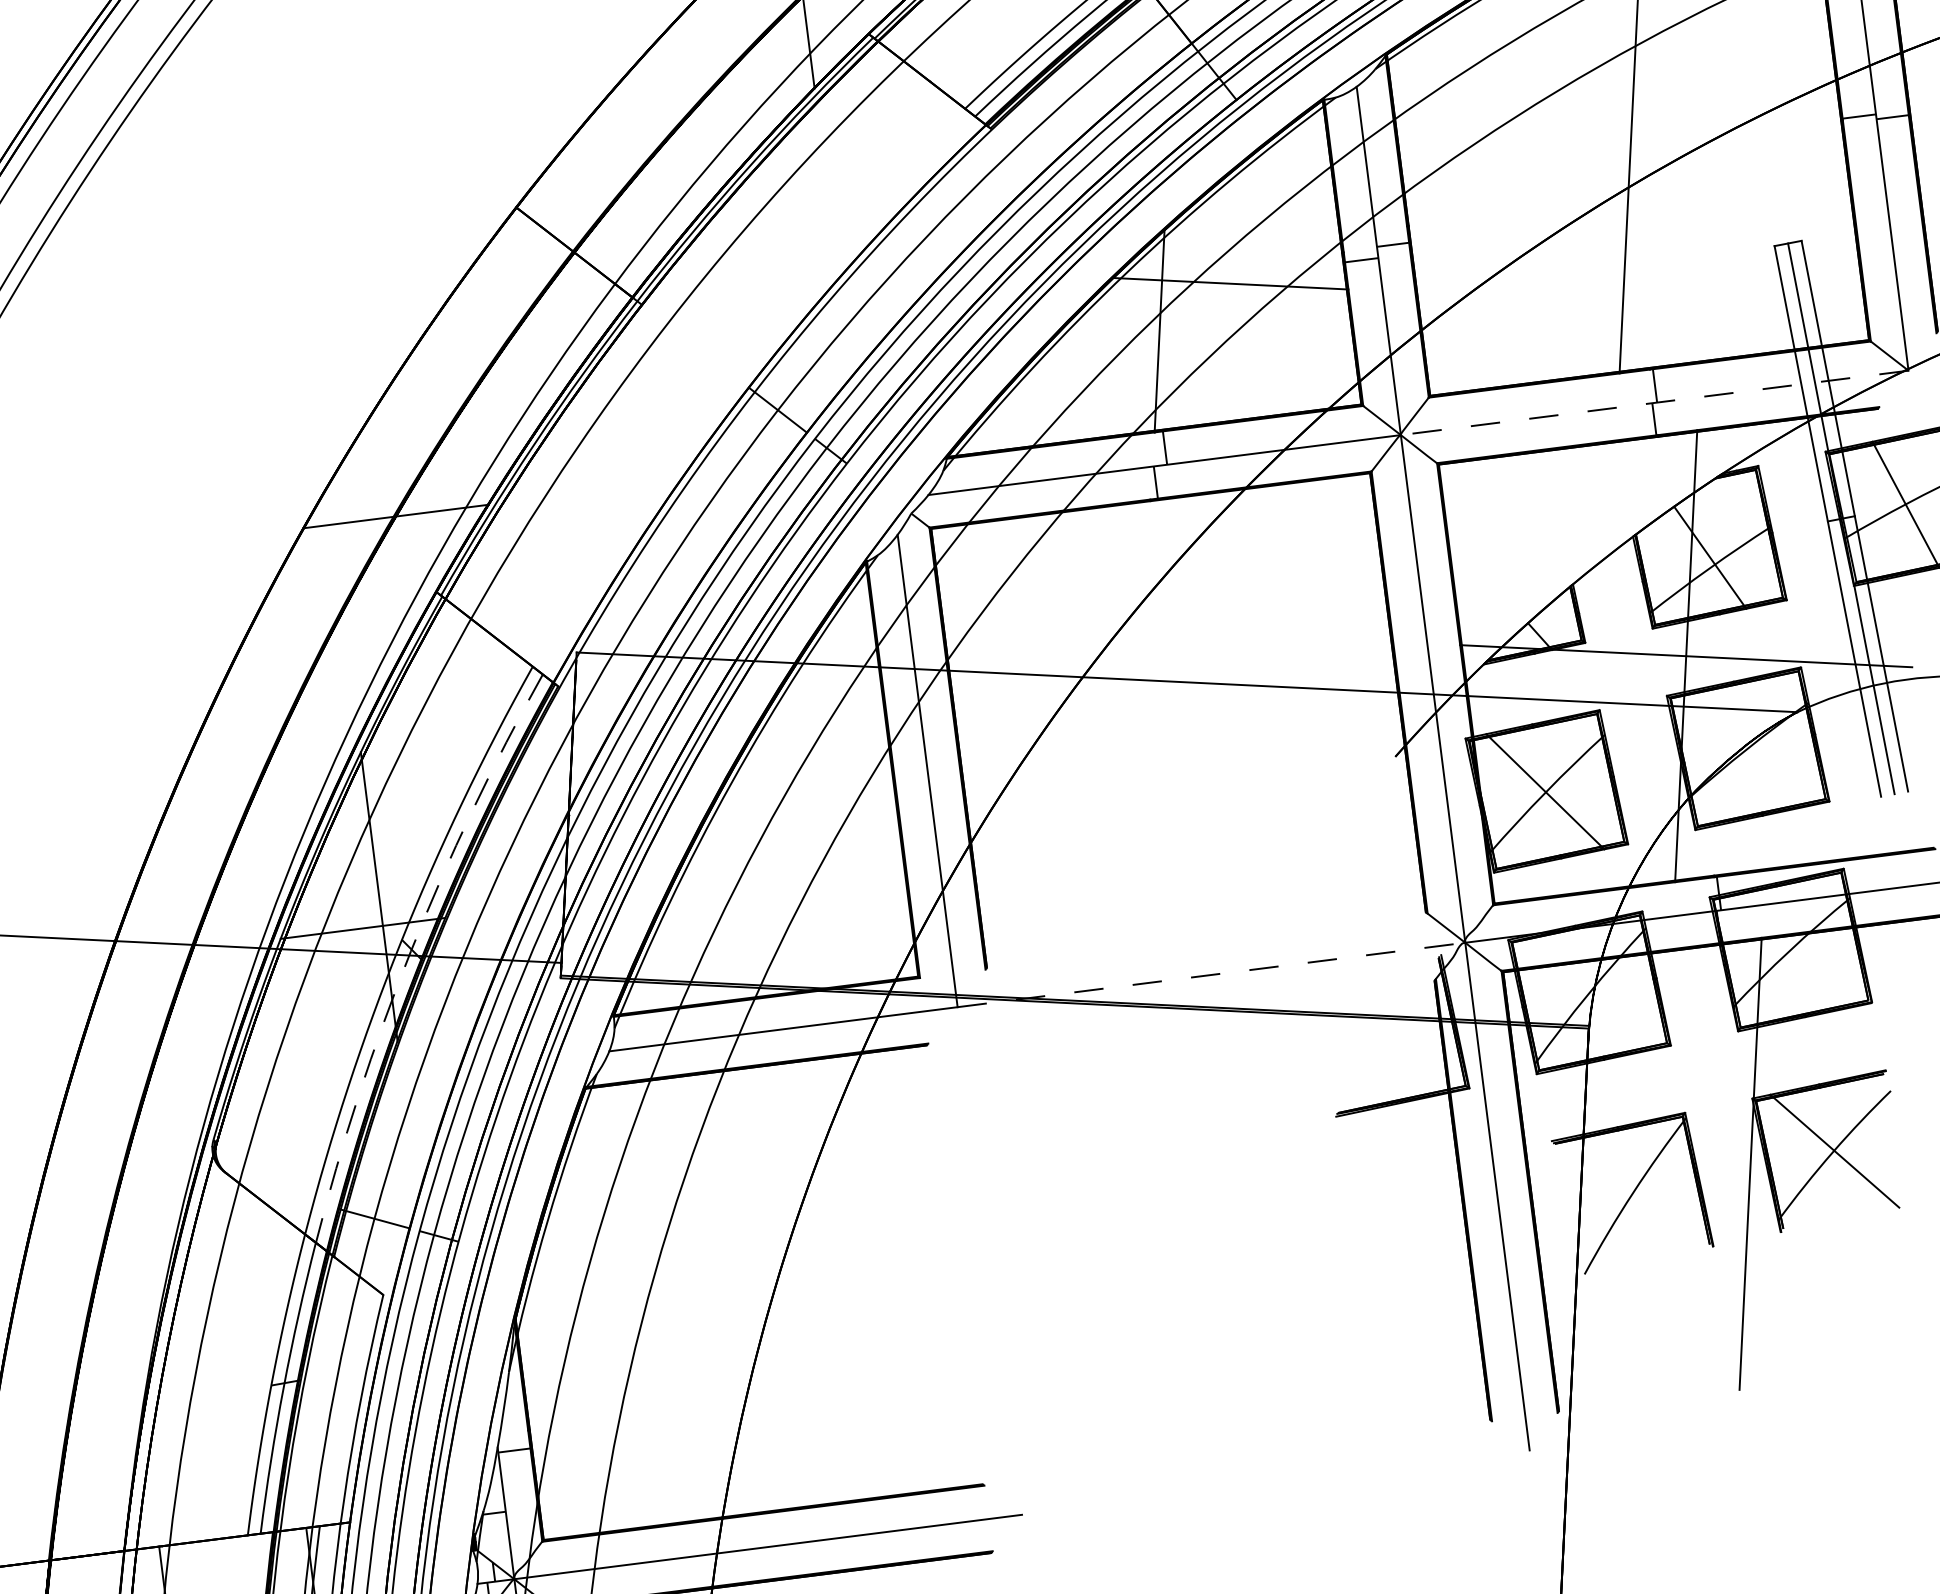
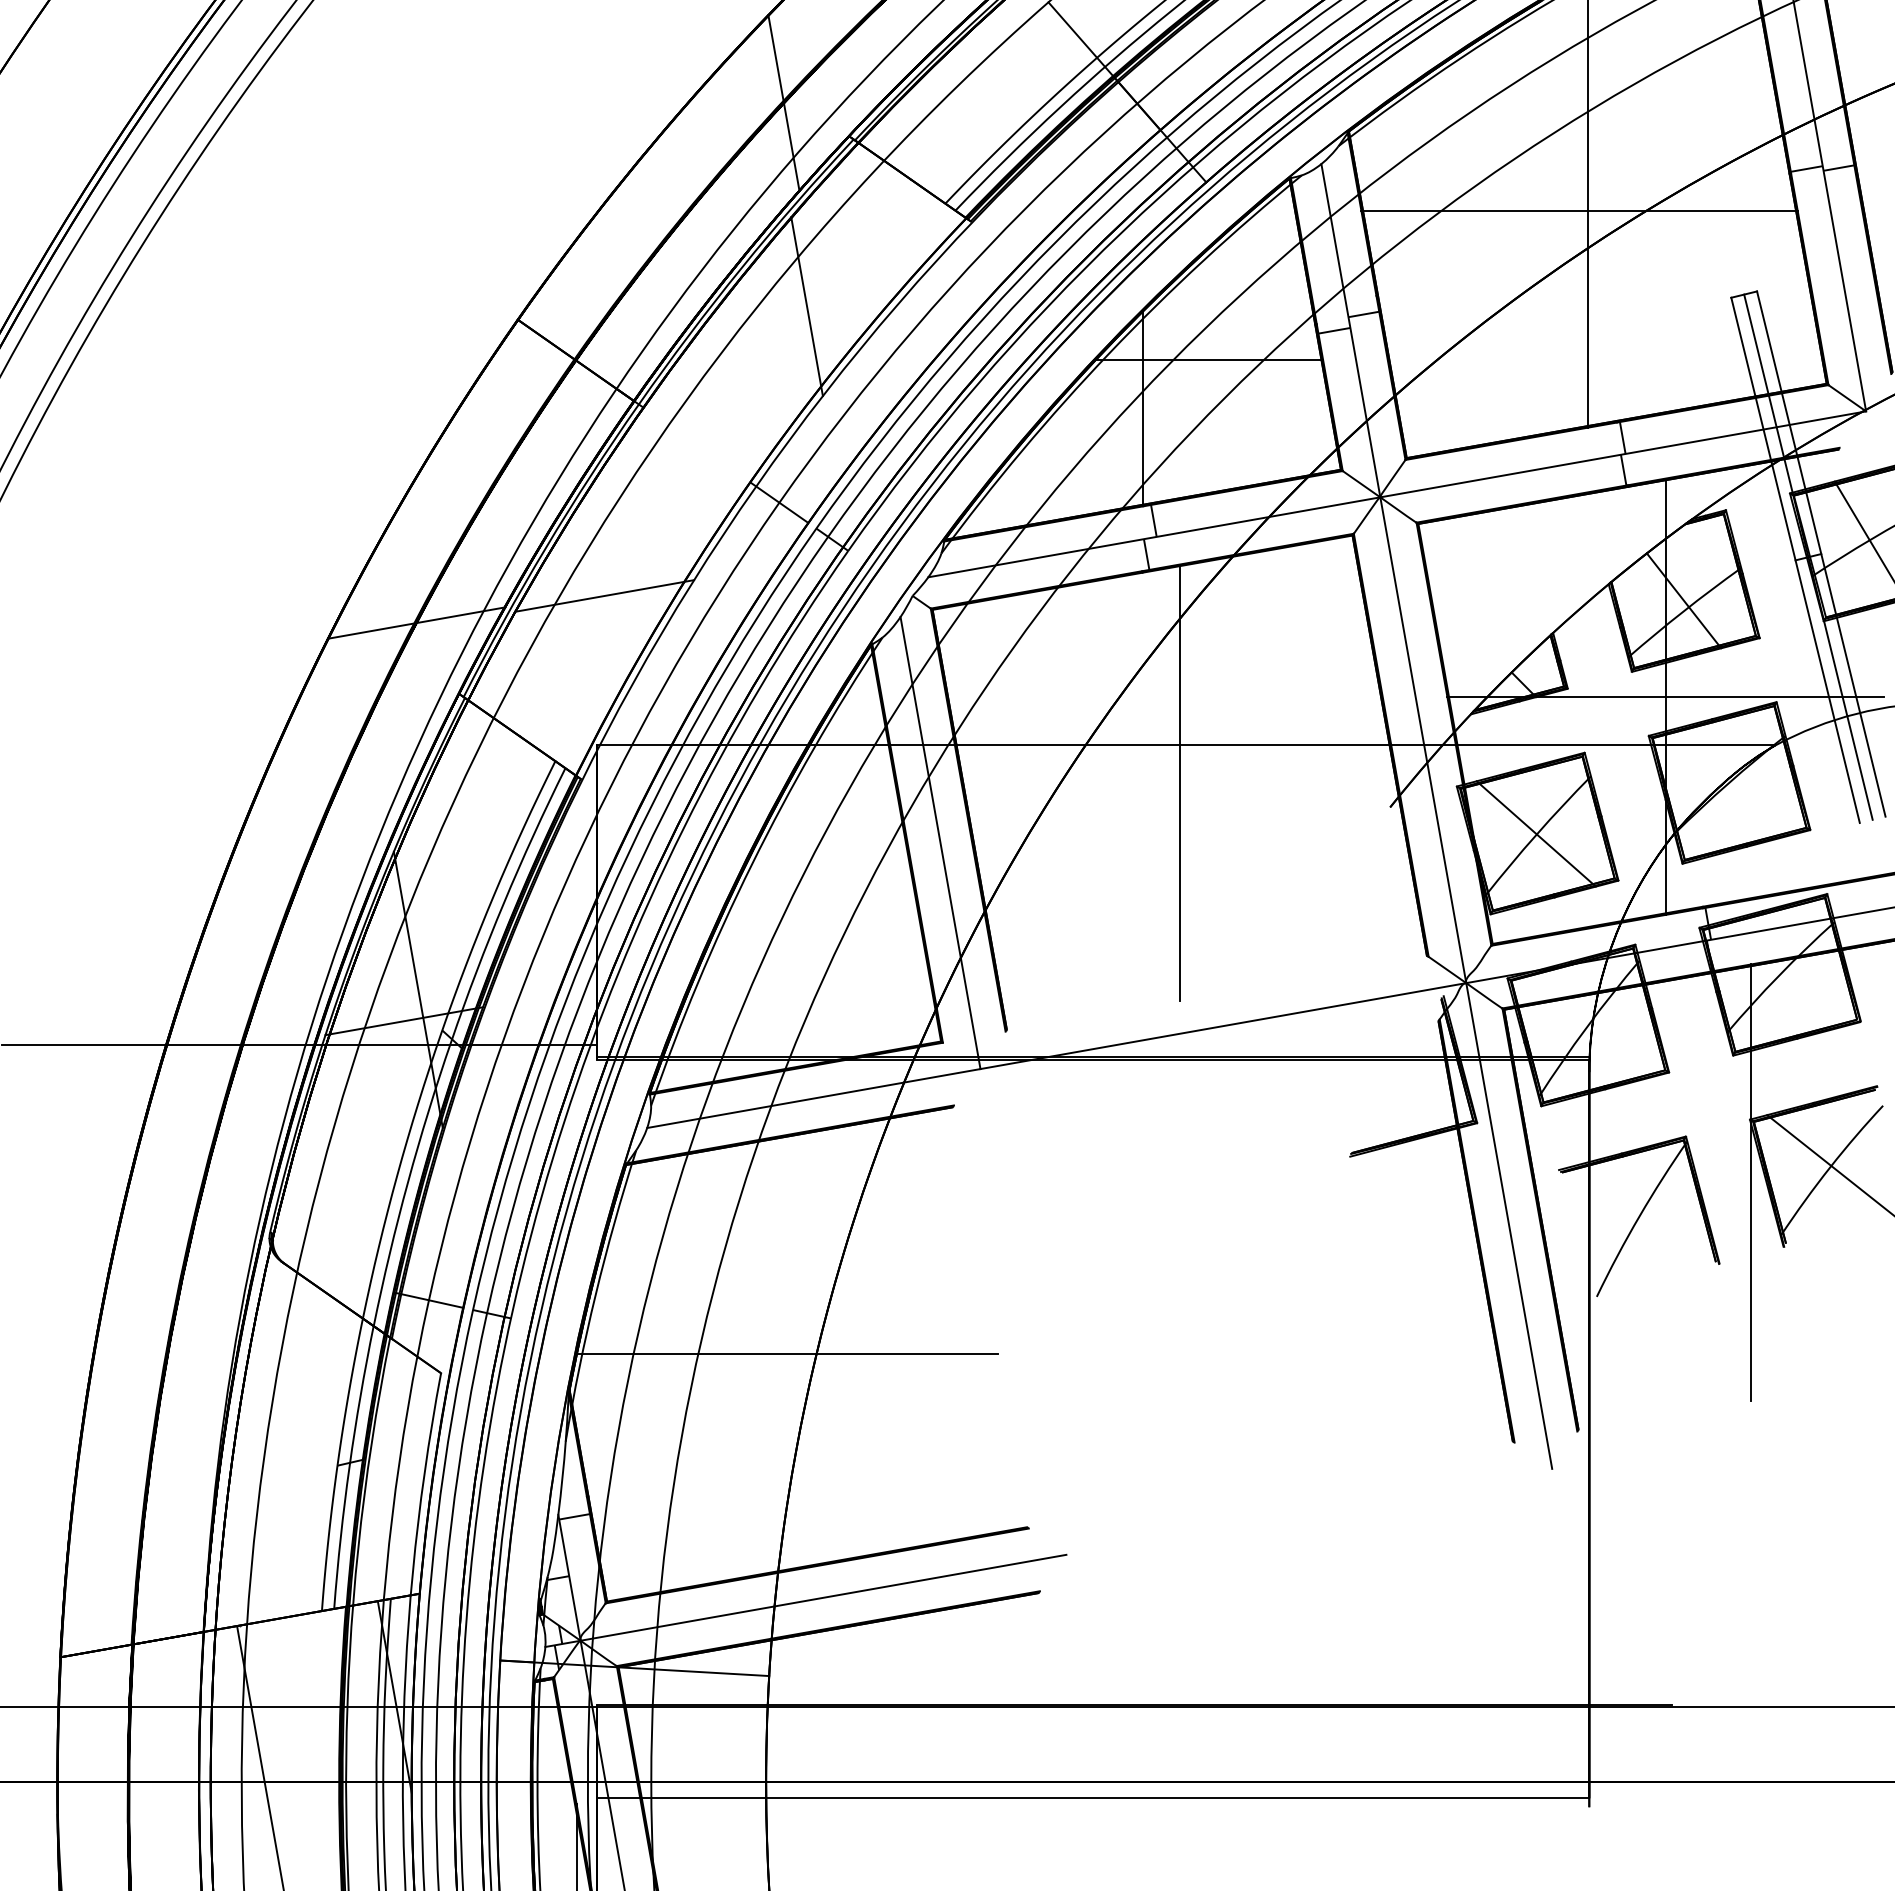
line: (1621, 149) -> (1579, 211), added
line: (815, 208) -> (806, 306), added
line: (1654, 403) -> (1623, 454), dashed -> solid
line: (592, 497) -> (604, 595), added
line: (1178, 720) -> (1179, 782), added
arc: (410, 951) -> (451, 1041), dashed -> solid
line: (1211, 975) -> (1223, 1026), dashed -> solid
line: (743, 1293) -> (787, 1354), added

